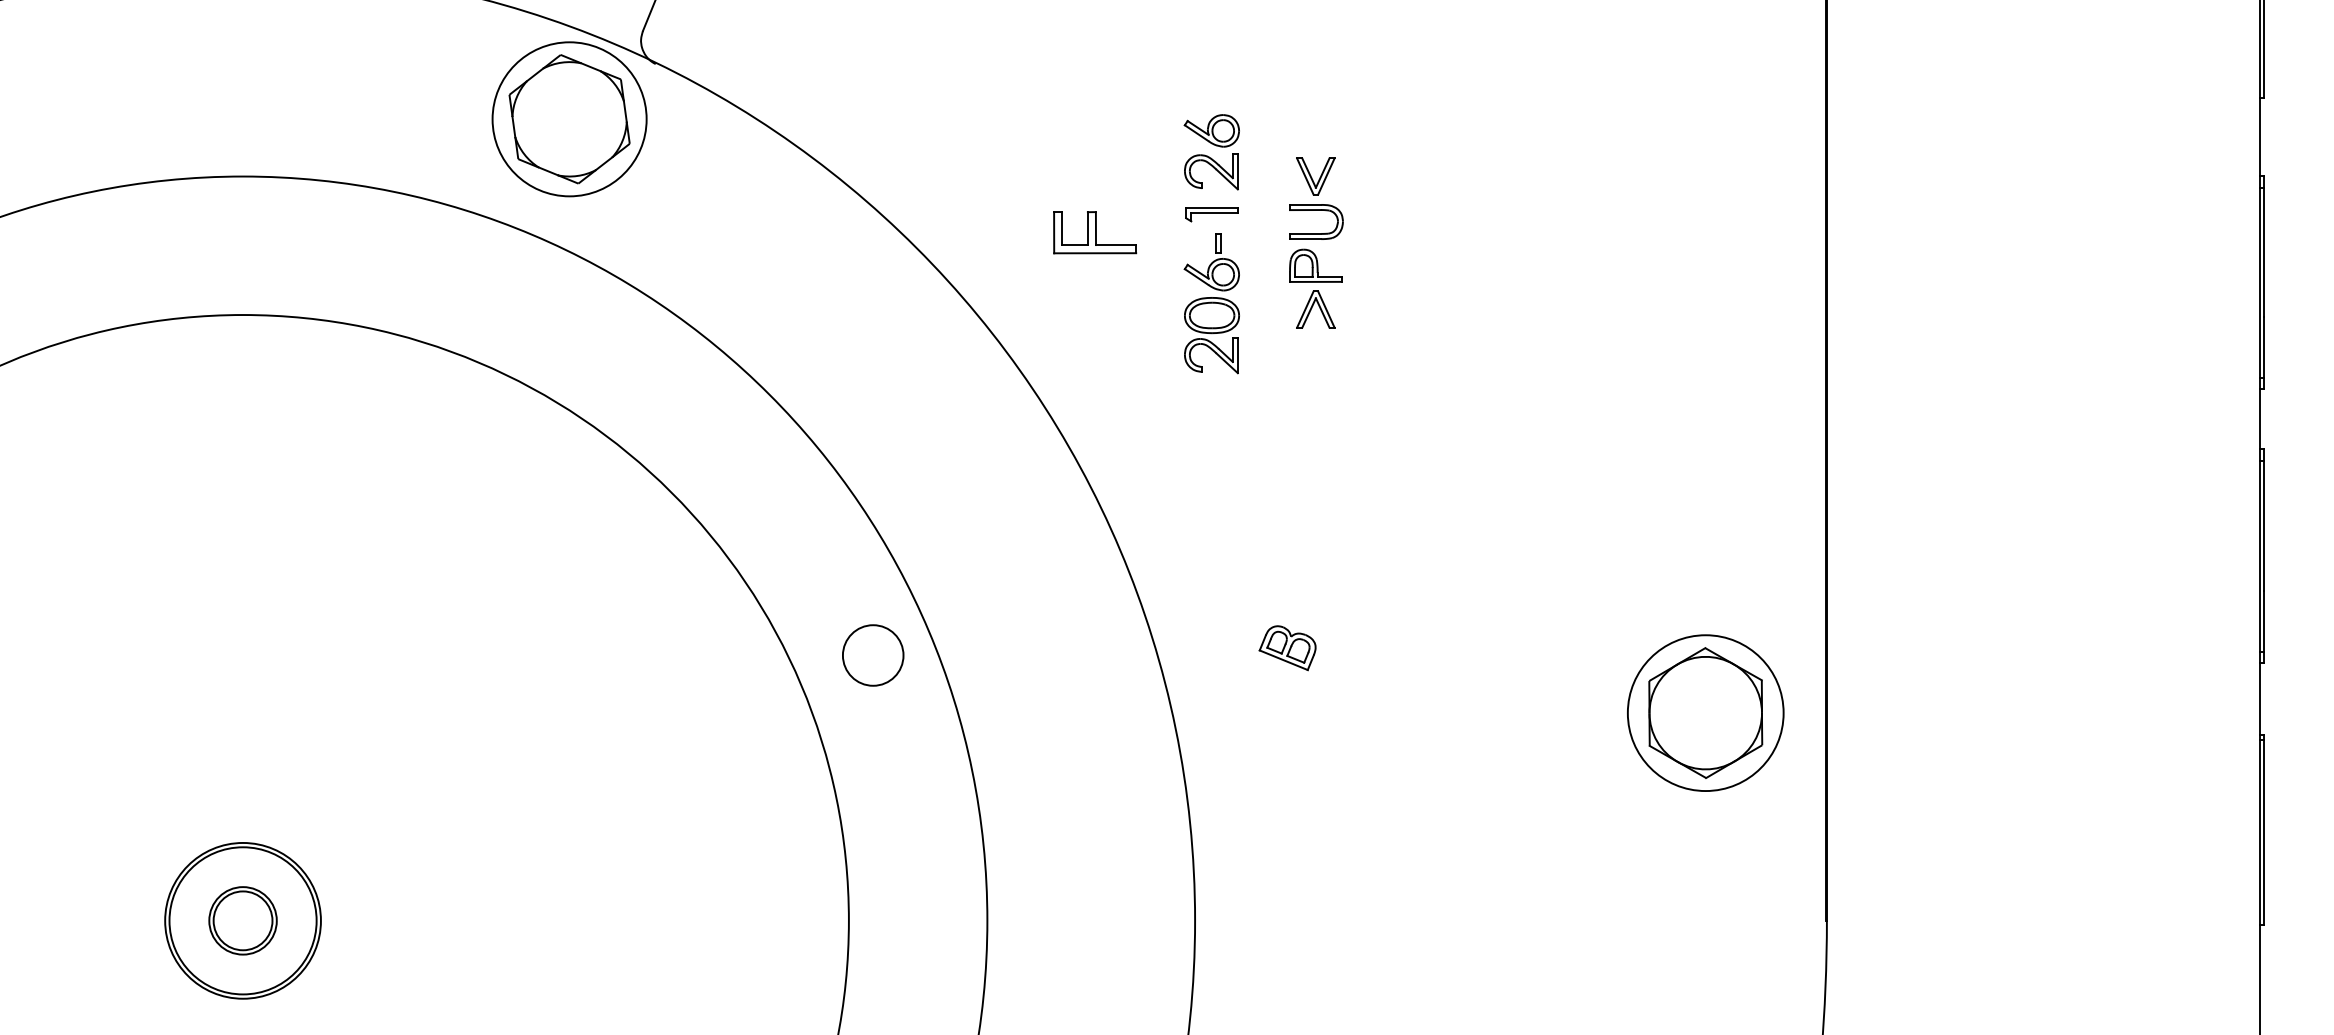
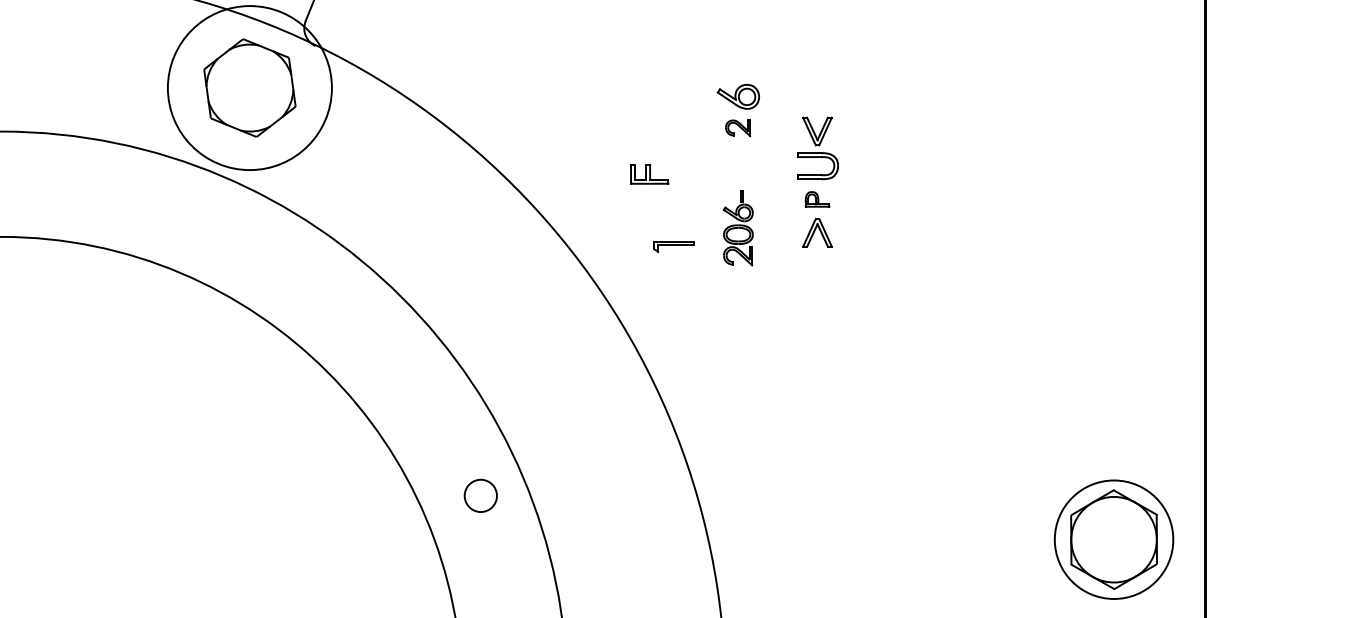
circle: (569, 119) -> (249, 88), size x1.4
part: (1211, 171) -> (738, 127), size x0.6
part: (1211, 214) -> (673, 246), moved
part: (1095, 232) -> (649, 174), size x0.6
part: (1315, 265) -> (817, 199), size x0.6
part: (1211, 303) -> (738, 228), size x0.7
part: (1287, 648) -> (795, 490), removed
circle: (872, 655) -> (480, 495), size x0.7

